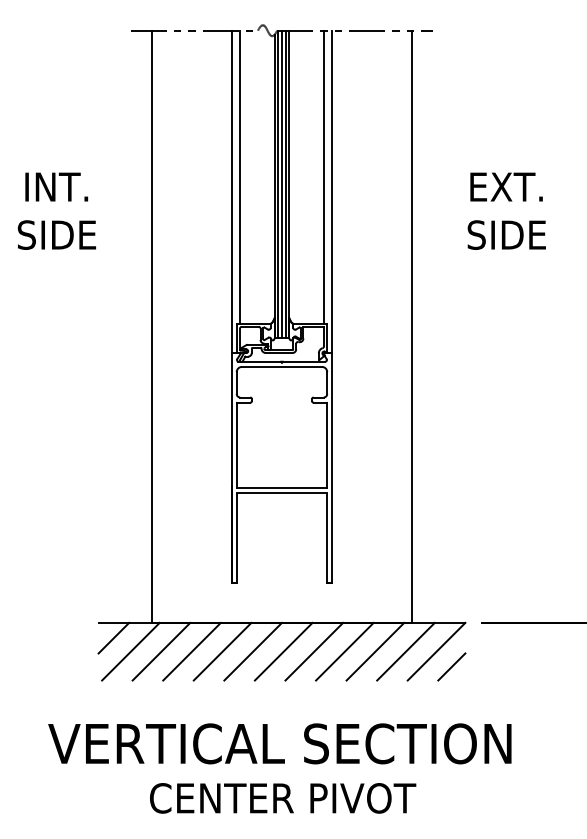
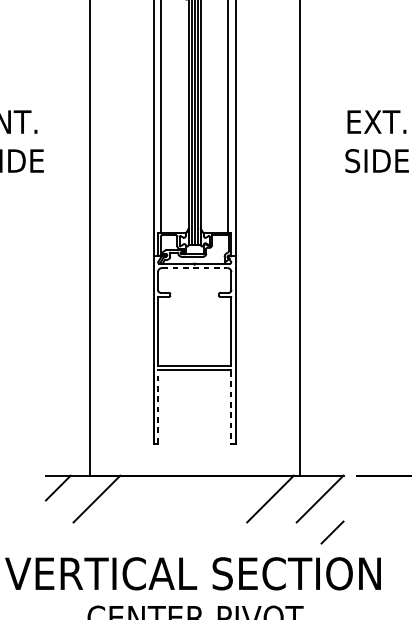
line: (282, 366) -> (195, 267), solid -> dashed
line: (236, 538) -> (157, 407), solid -> dashed
line: (327, 538) -> (231, 407), solid -> dashed
line: (130, 651) -> (71, 498), removed
line: (191, 651) -> (121, 498), removed
line: (222, 651) -> (146, 498), removed
line: (252, 651) -> (170, 498), removed
line: (283, 651) -> (195, 498), removed
line: (314, 651) -> (221, 498), removed
line: (344, 651) -> (245, 498), removed
line: (405, 651) -> (294, 498), removed
line: (451, 666) -> (332, 532), moved

